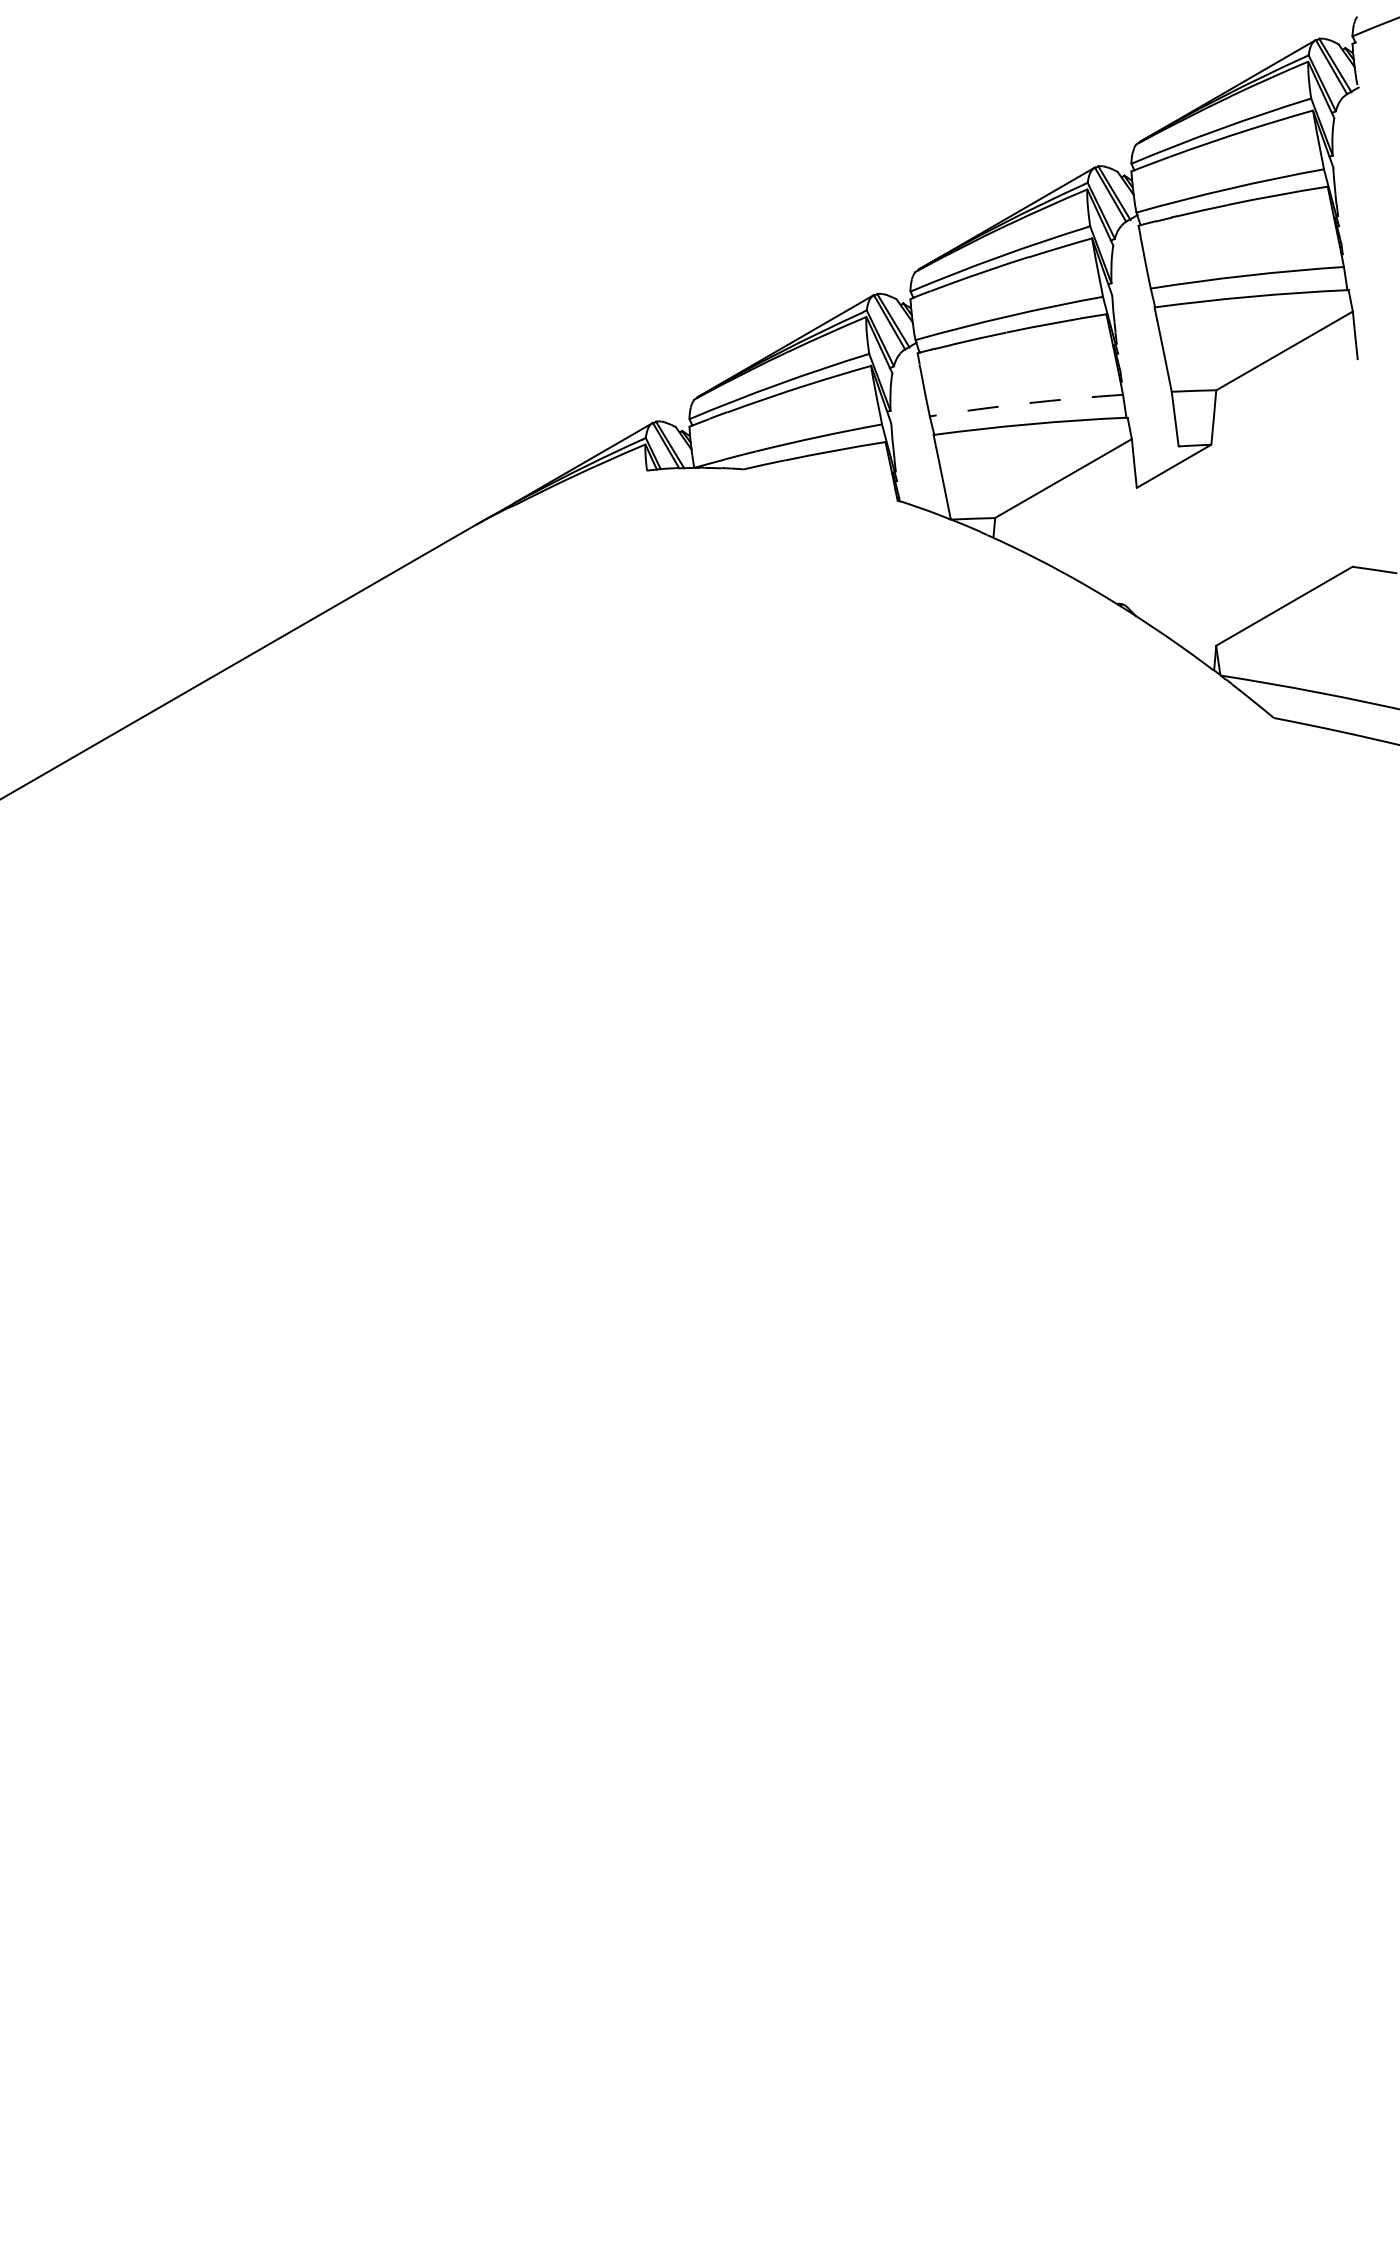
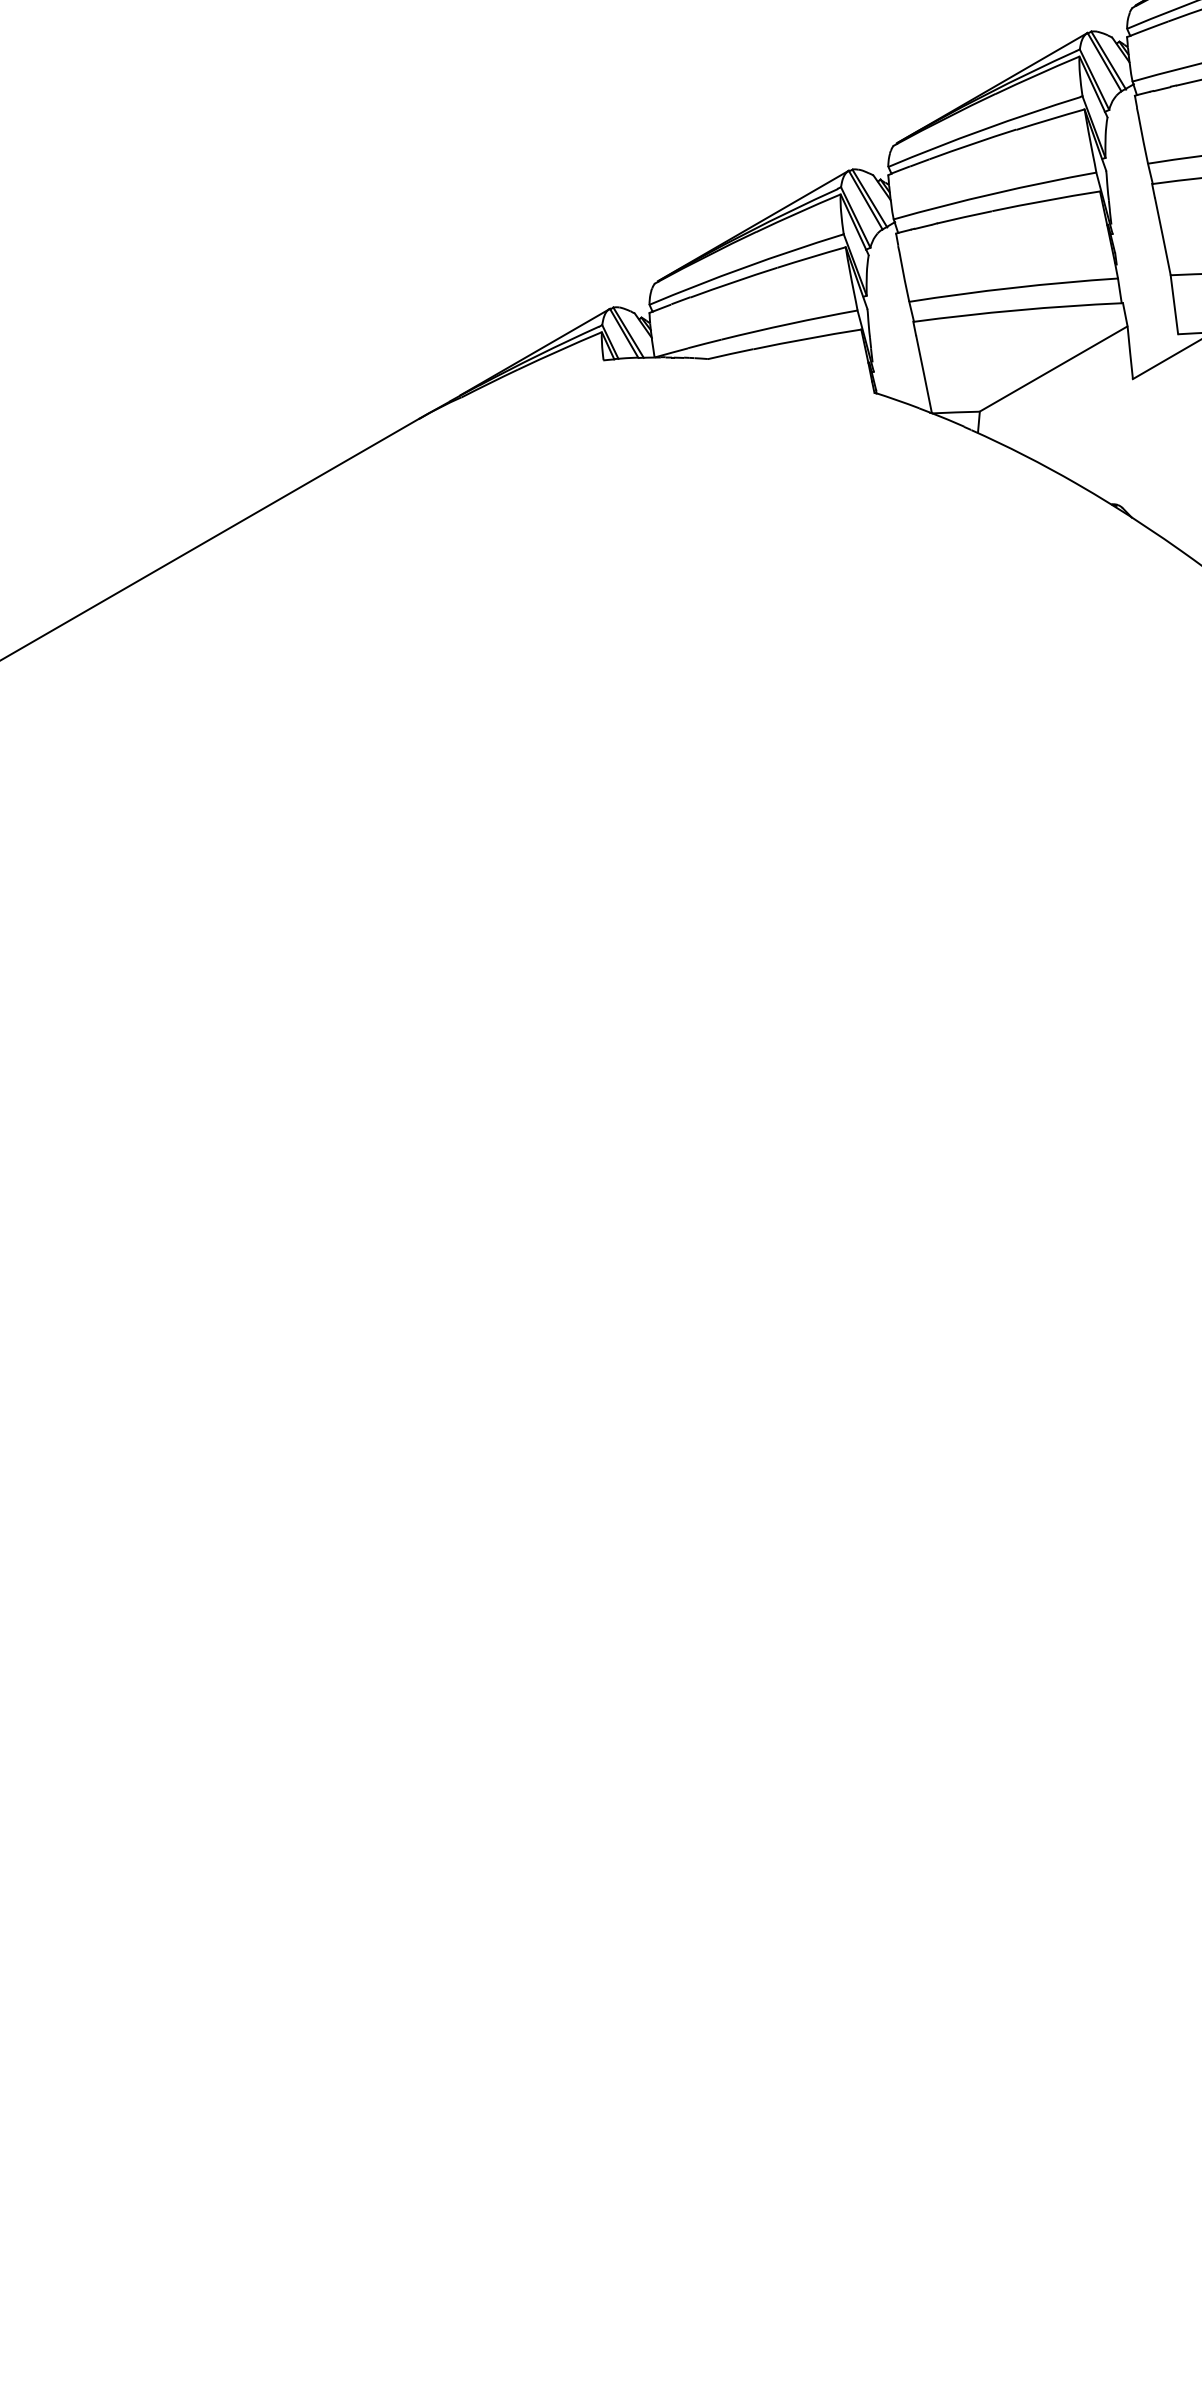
arc: (1026, 403) -> (1013, 287), dashed -> solid

